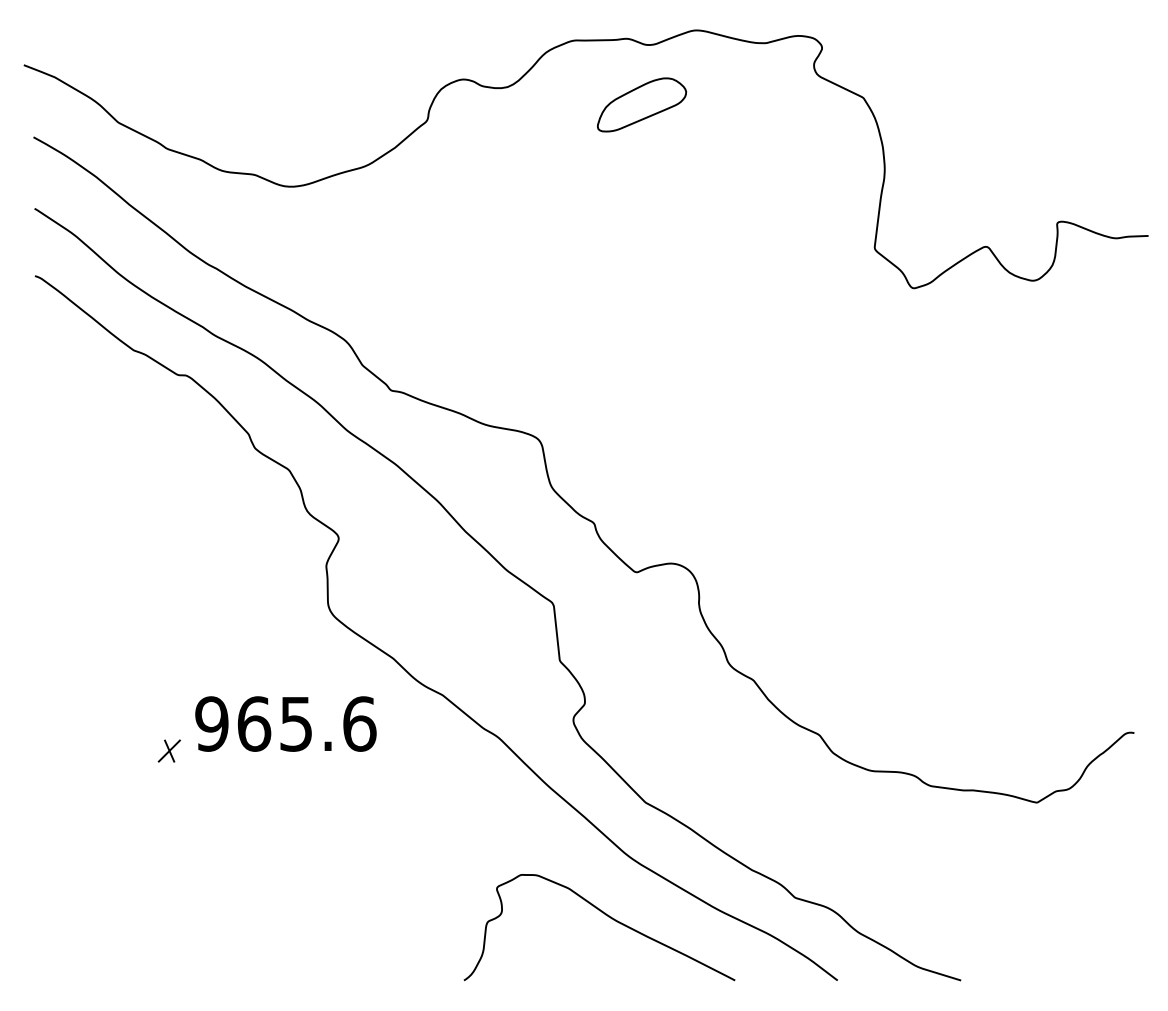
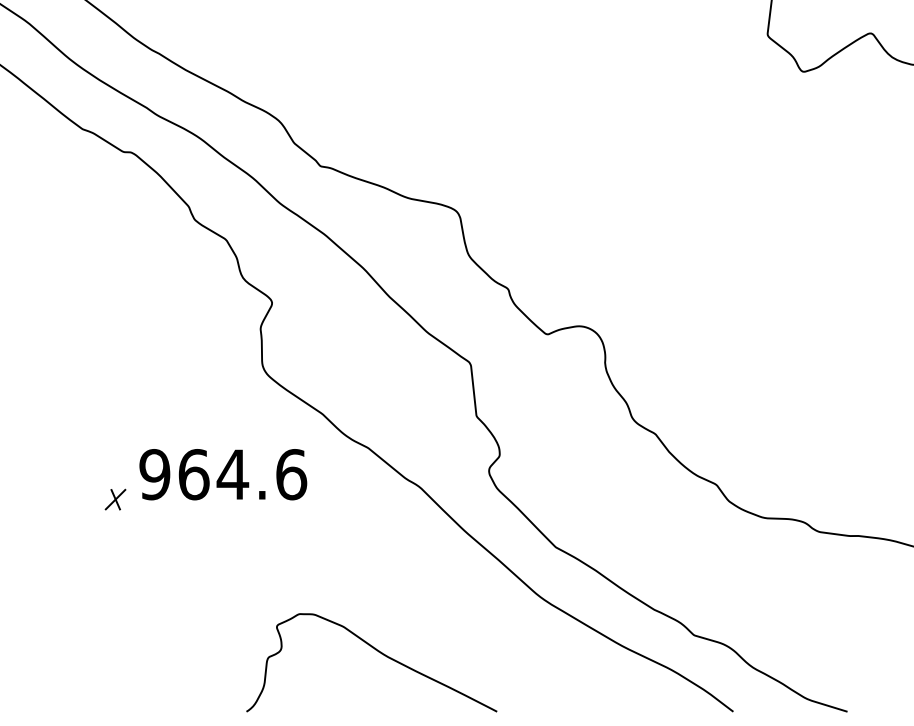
text: (295, 724) -> (232, 475), 965.6 -> 964.6
curve: (605, 915) -> (377, 651), moved

